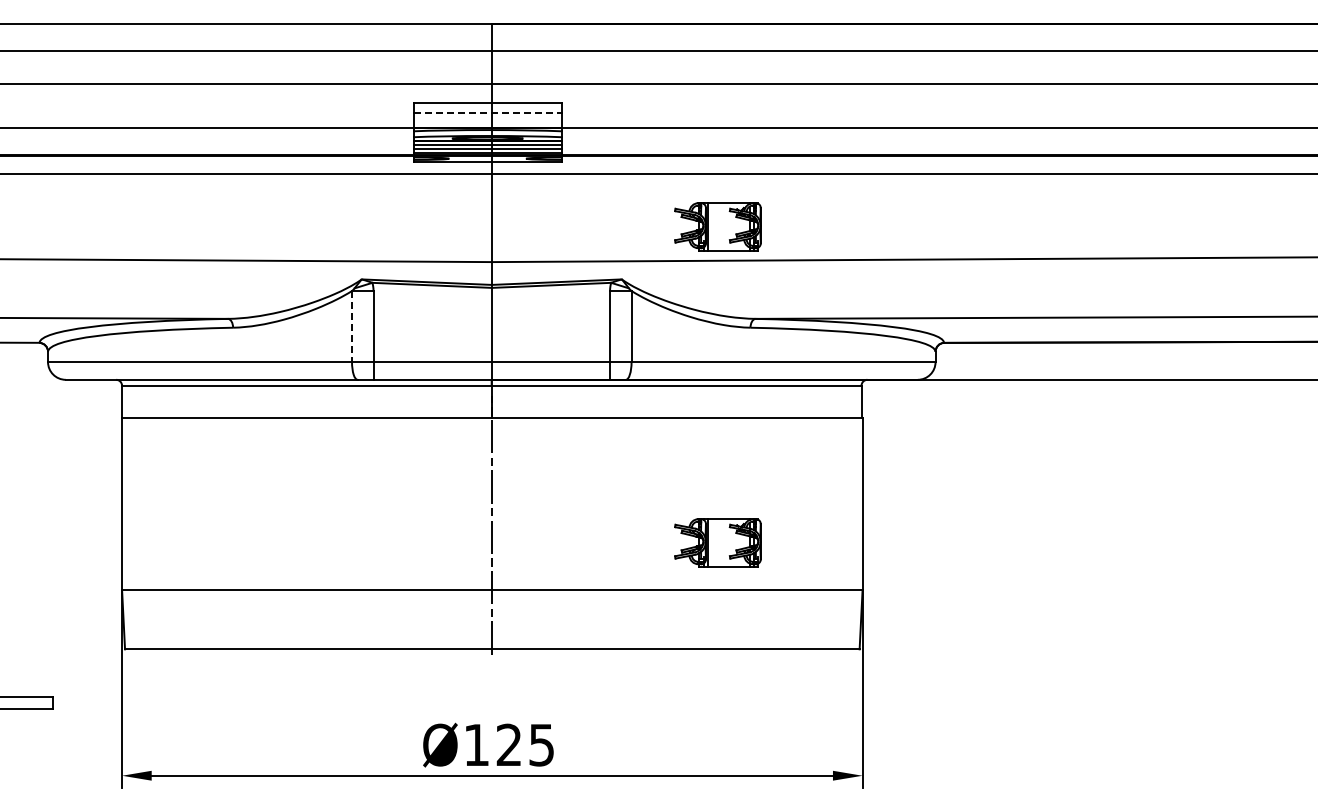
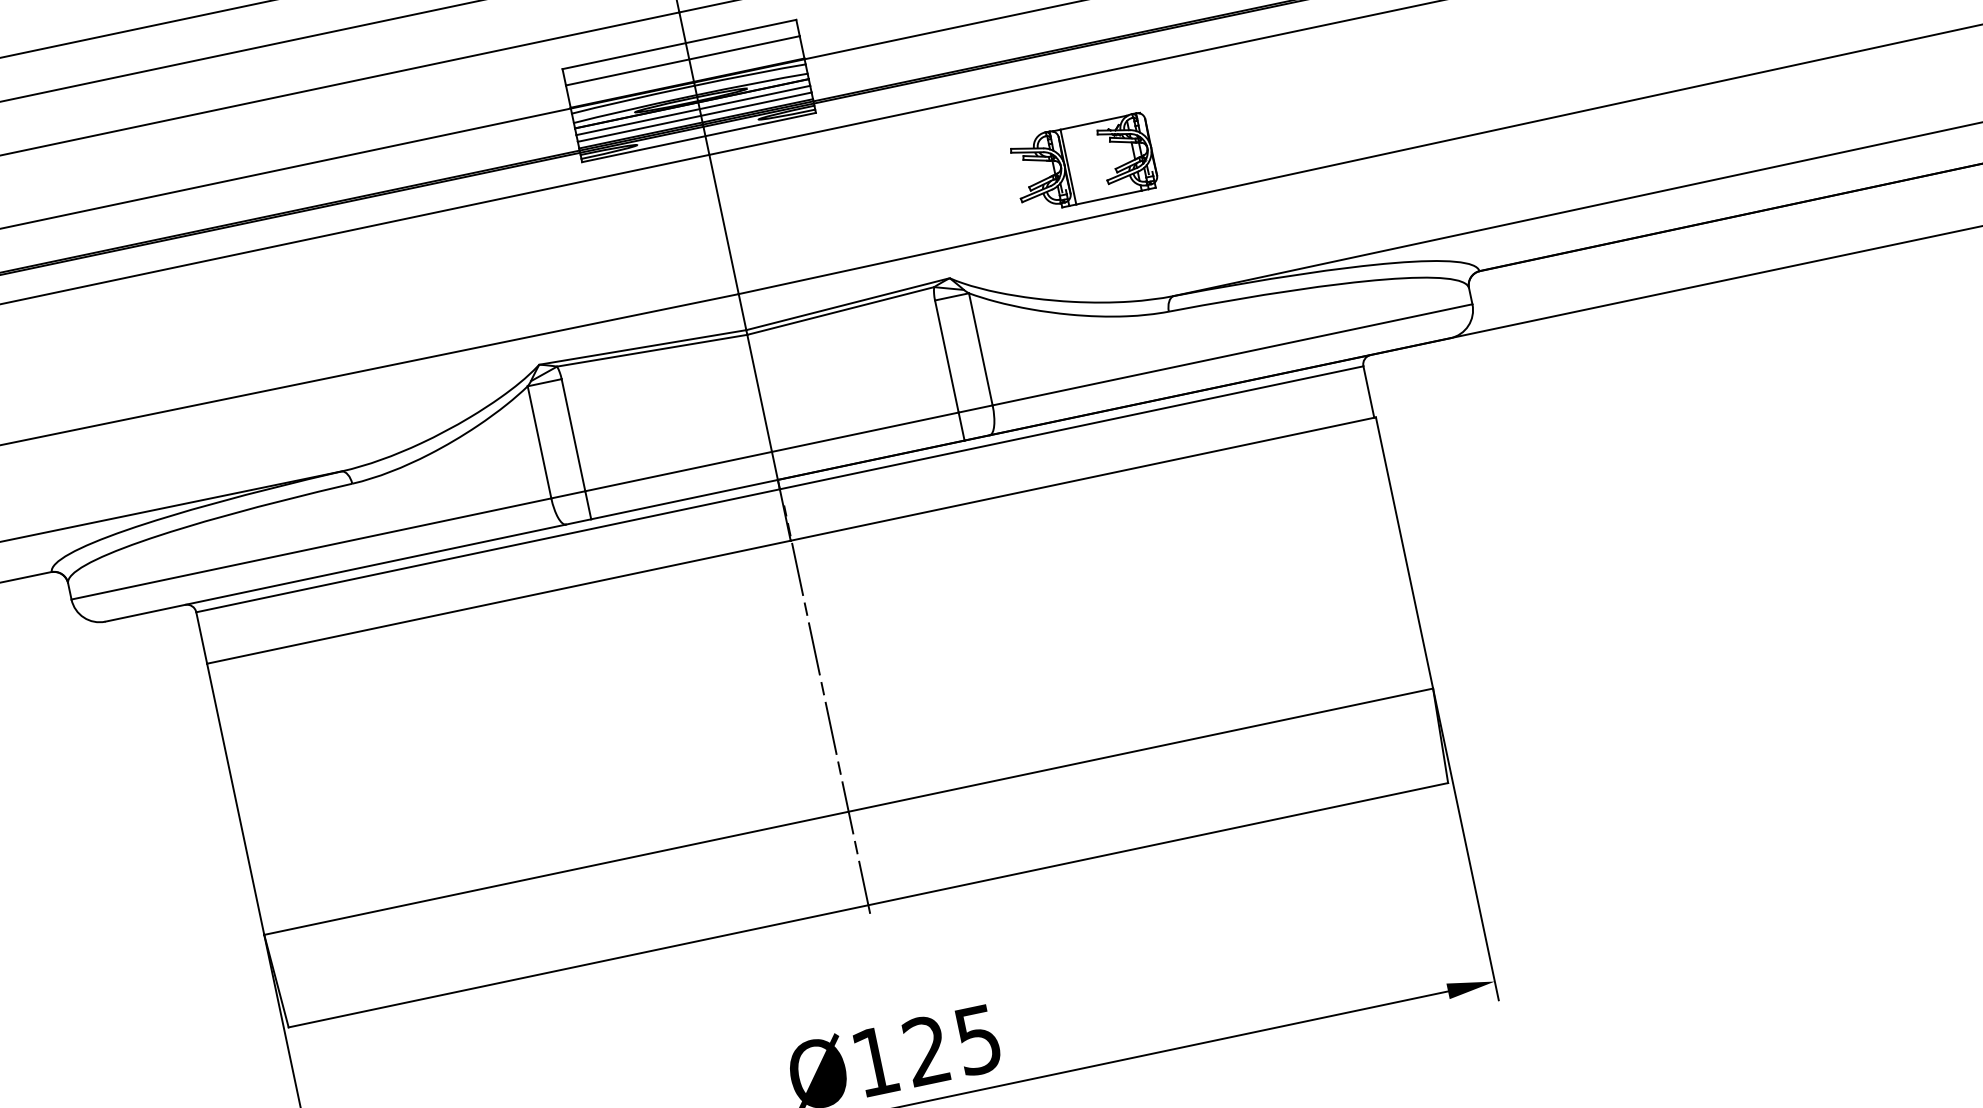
line: (488, 113) -> (684, 60), dashed -> solid
line: (352, 326) -> (540, 442), dashed -> solid
part: (717, 542) -> (1188, 661), removed

